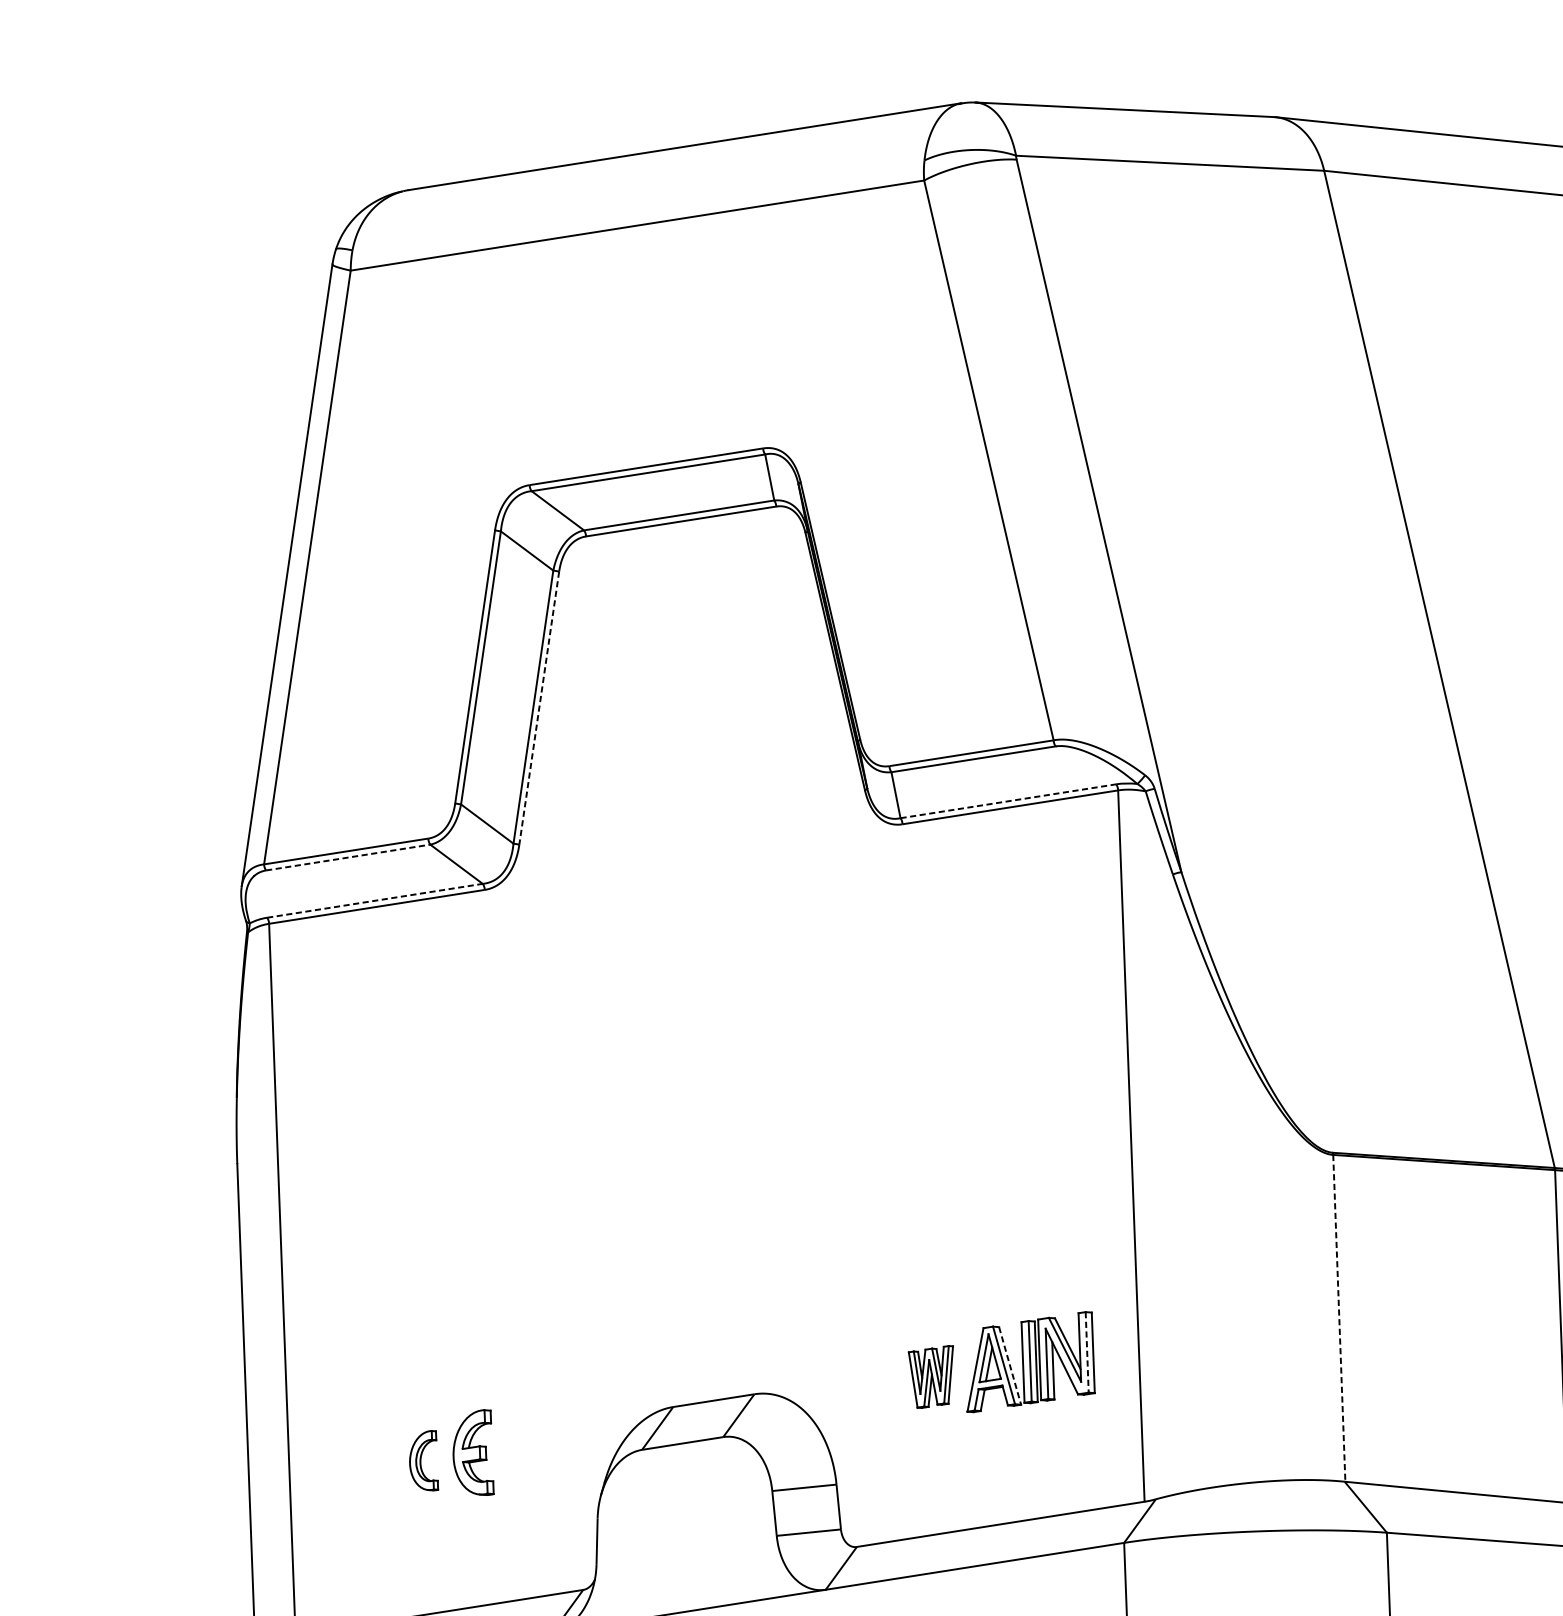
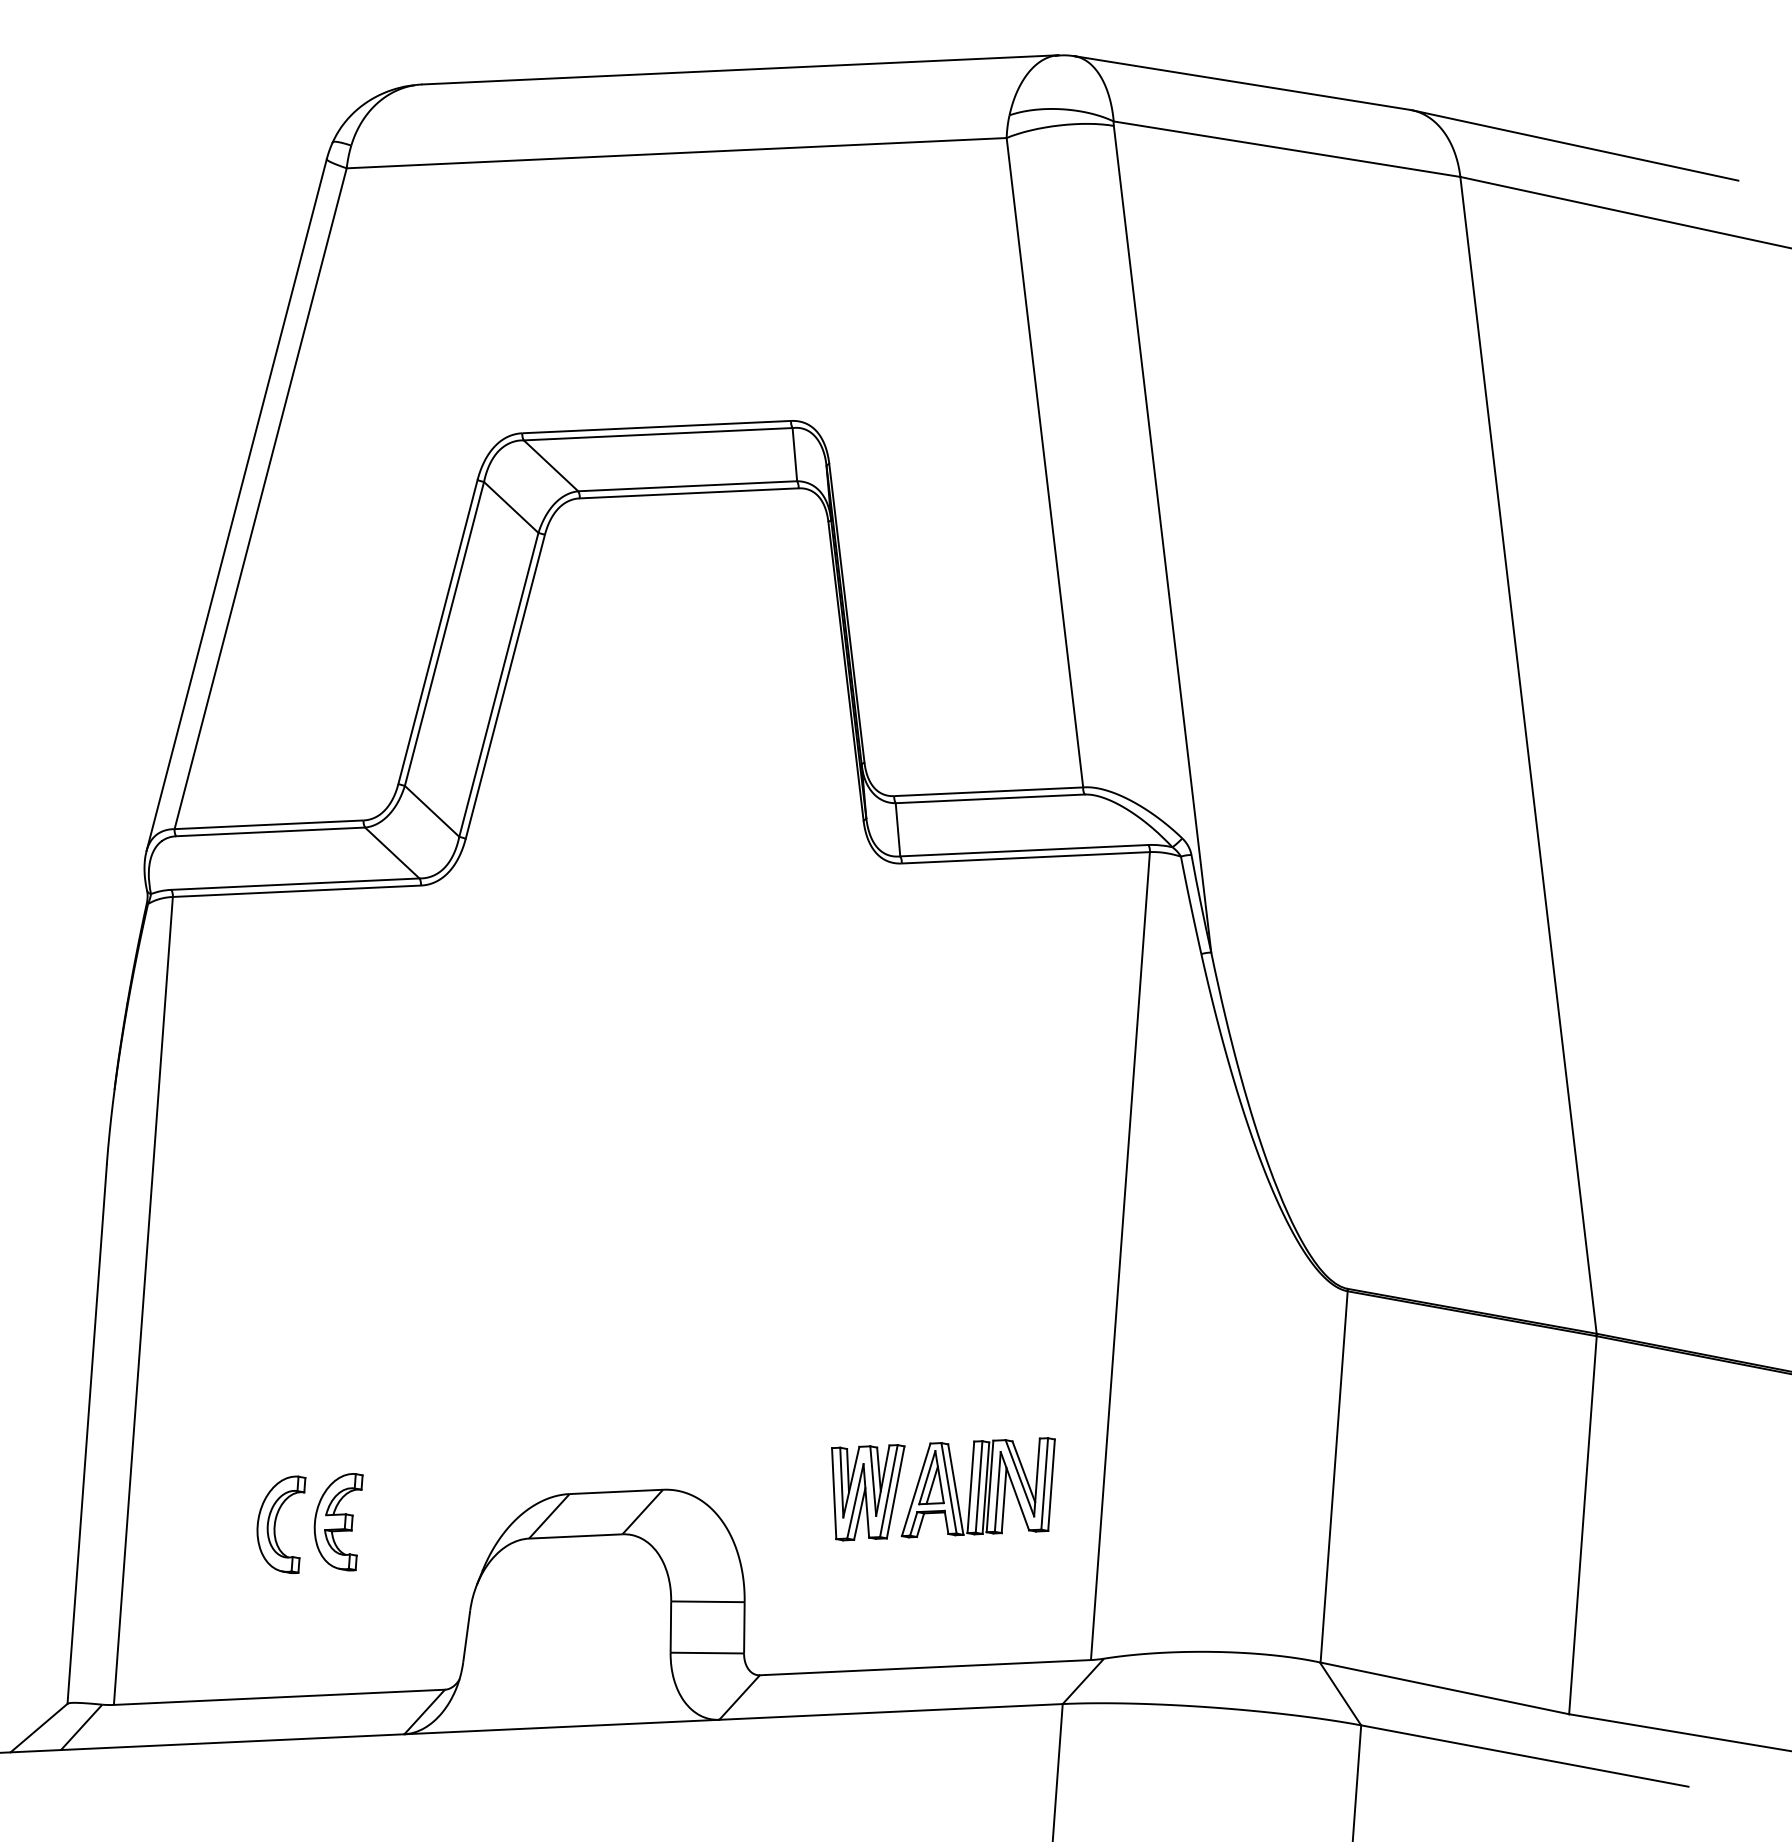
line: (539, 708) -> (505, 687), dashed -> solid
line: (1008, 801) -> (1024, 850), dashed -> solid
line: (348, 857) -> (270, 831), dashed -> solid
line: (375, 901) -> (295, 884), dashed -> solid
line: (1339, 1318) -> (1334, 1477), dashed -> solid
line: (1086, 1352) -> (1044, 1483), dashed -> solid
line: (1009, 1365) -> (955, 1489), dashed -> solid
part: (934, 1376) -> (868, 1492), size x1.43
part: (424, 1461) -> (281, 1524), size x1.43

